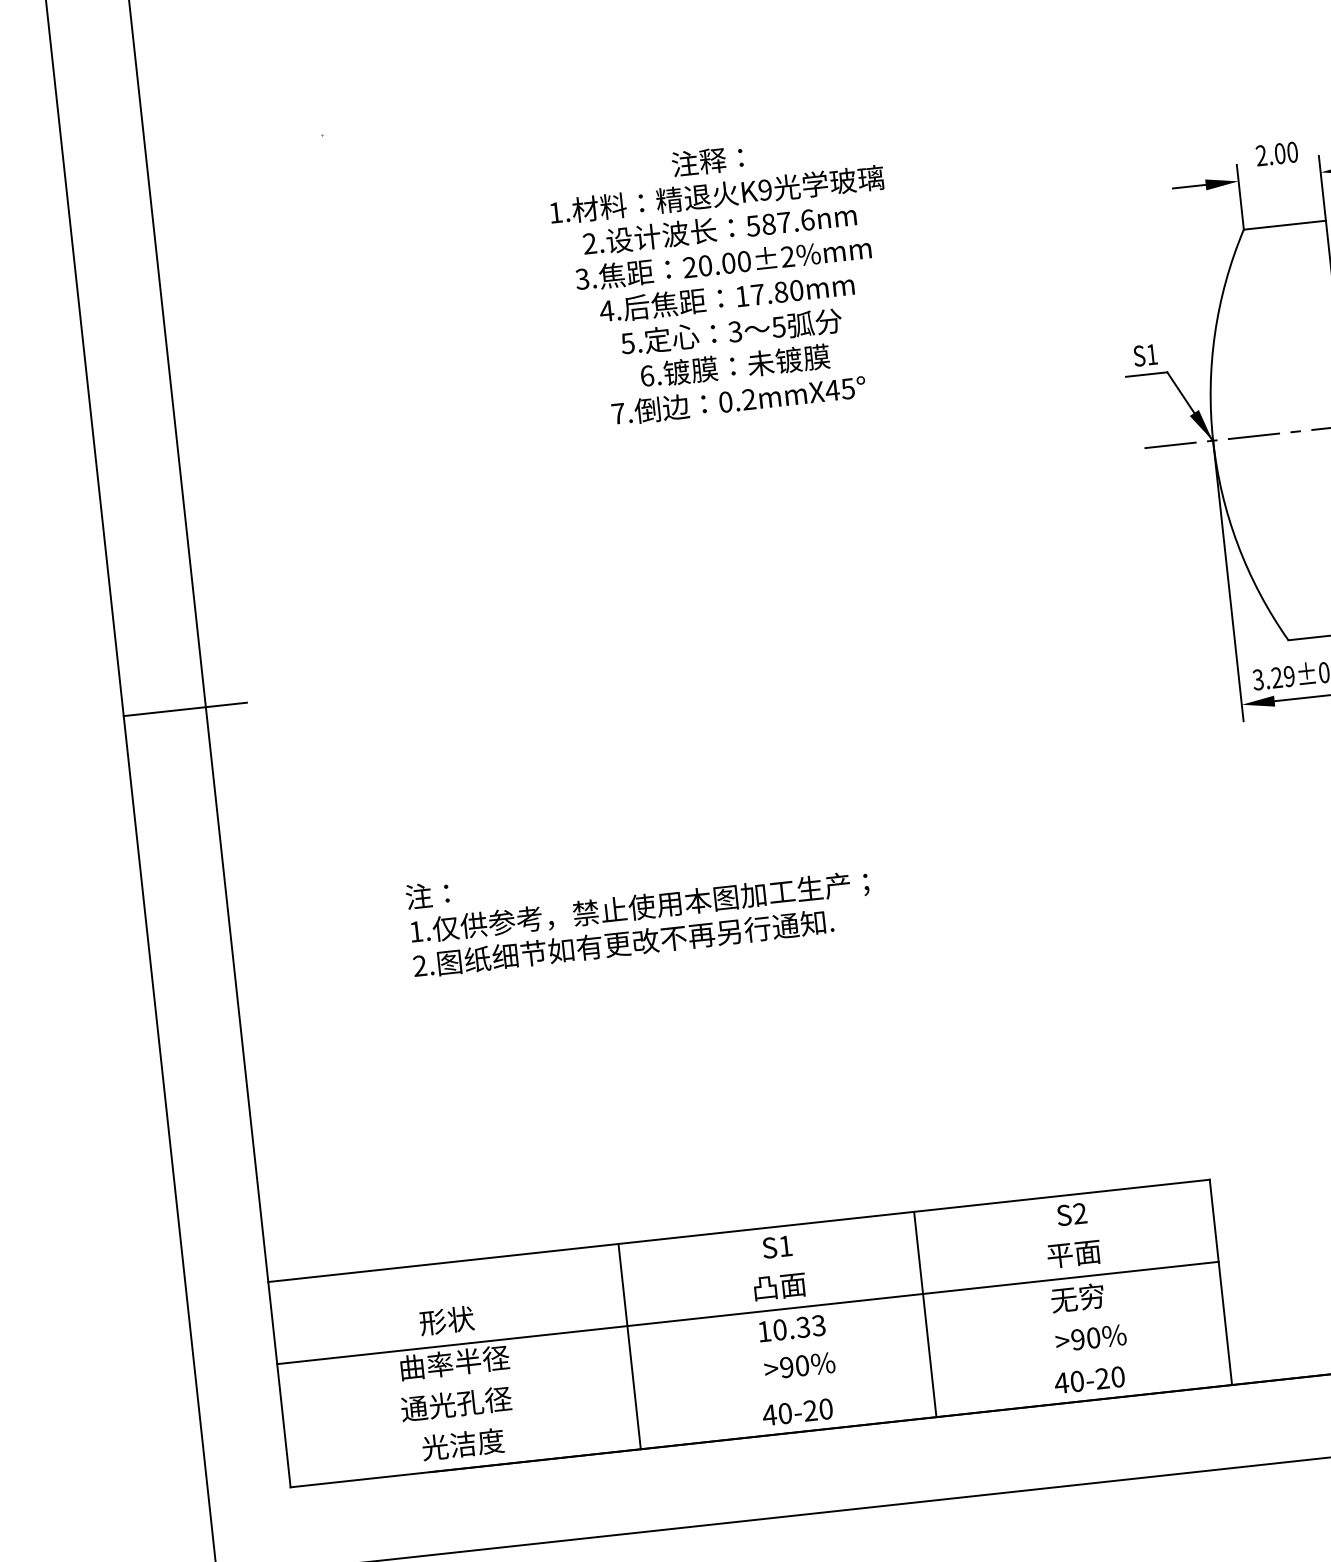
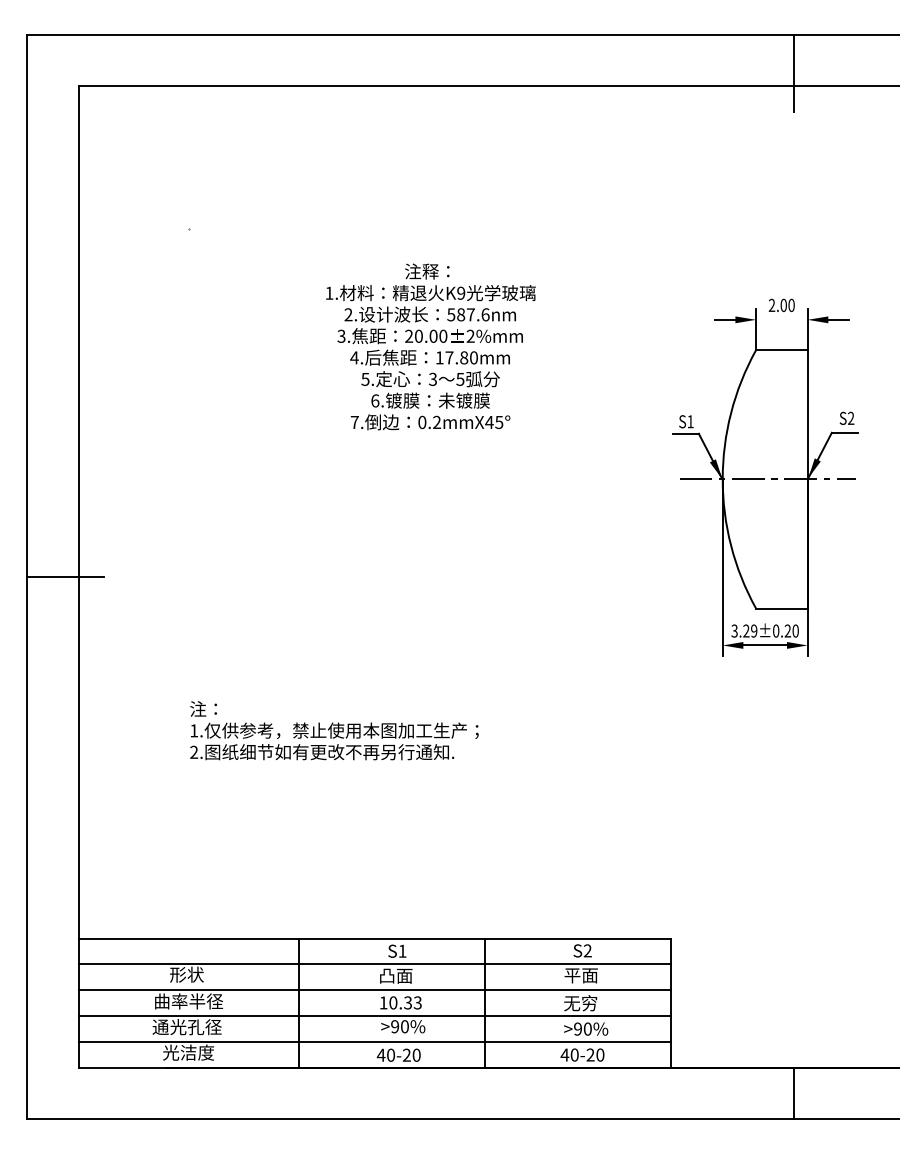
line: (743, 1272) -> (374, 964), added
line: (752, 1354) -> (374, 1016), added
line: (756, 1394) -> (374, 1041), added

